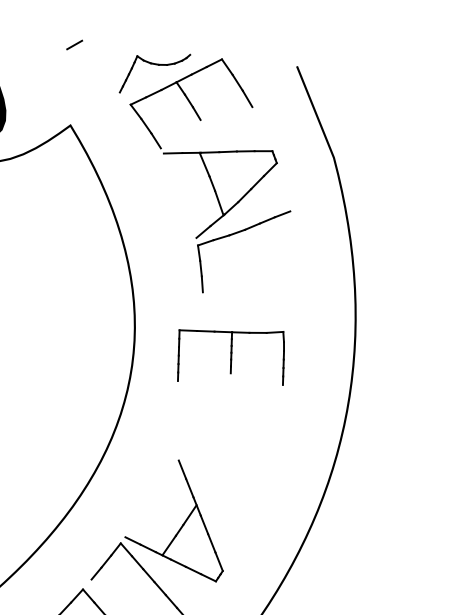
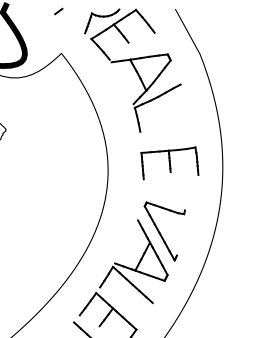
part: (230, 356) -> (169, 163), moved
part: (226, 487) -> (164, 231), added

